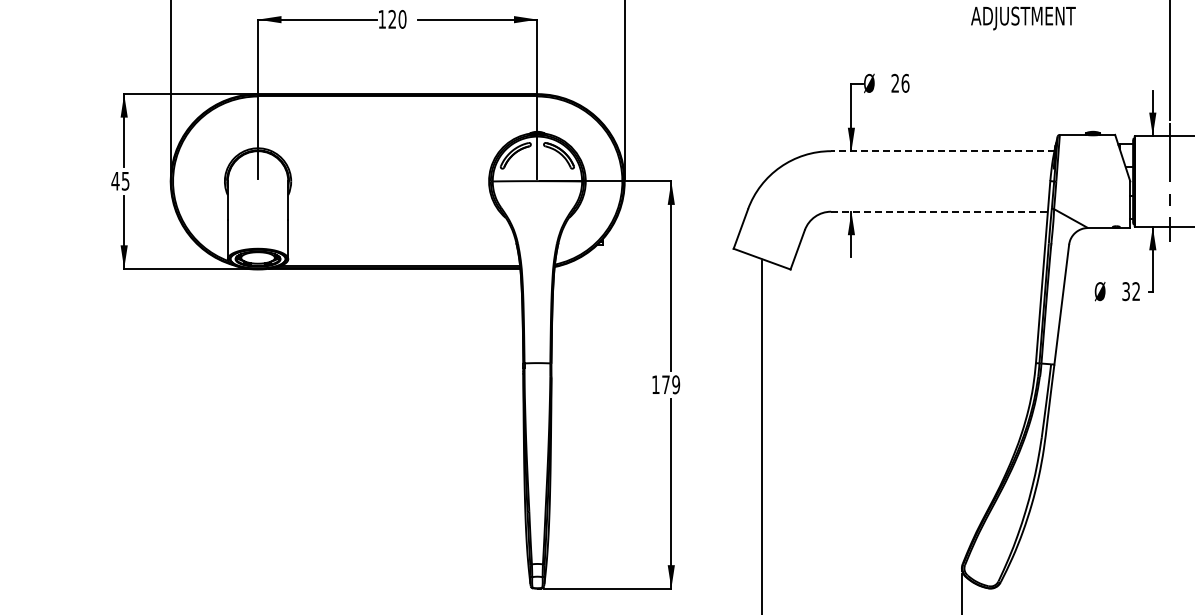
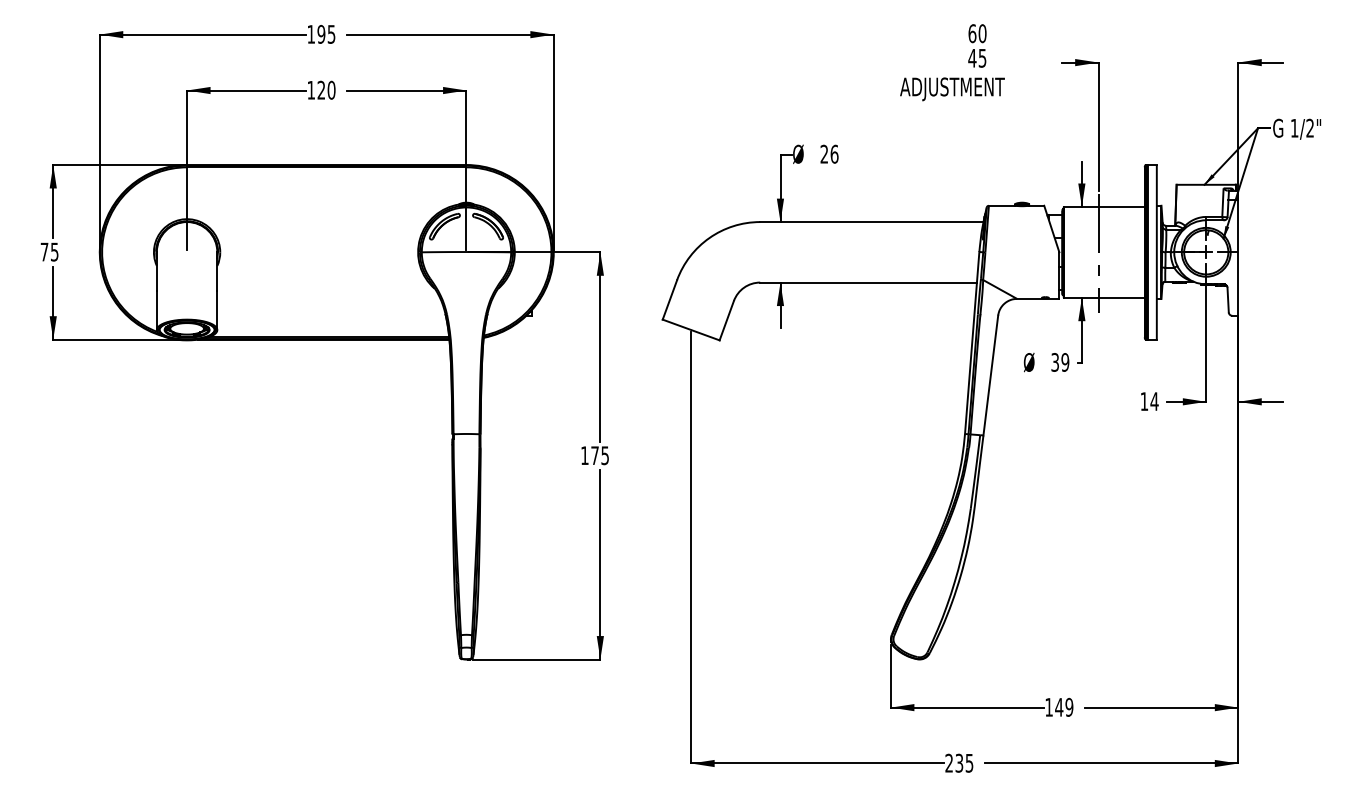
line: (942, 151) -> (871, 222), dashed -> solid
text: (115, 180) -> (44, 251), 45 -> 75
line: (940, 211) -> (869, 282), dashed -> solid
text: (1136, 291) -> (1065, 362), 32 -> 39
text: (676, 384) -> (605, 455), 179 -> 175

